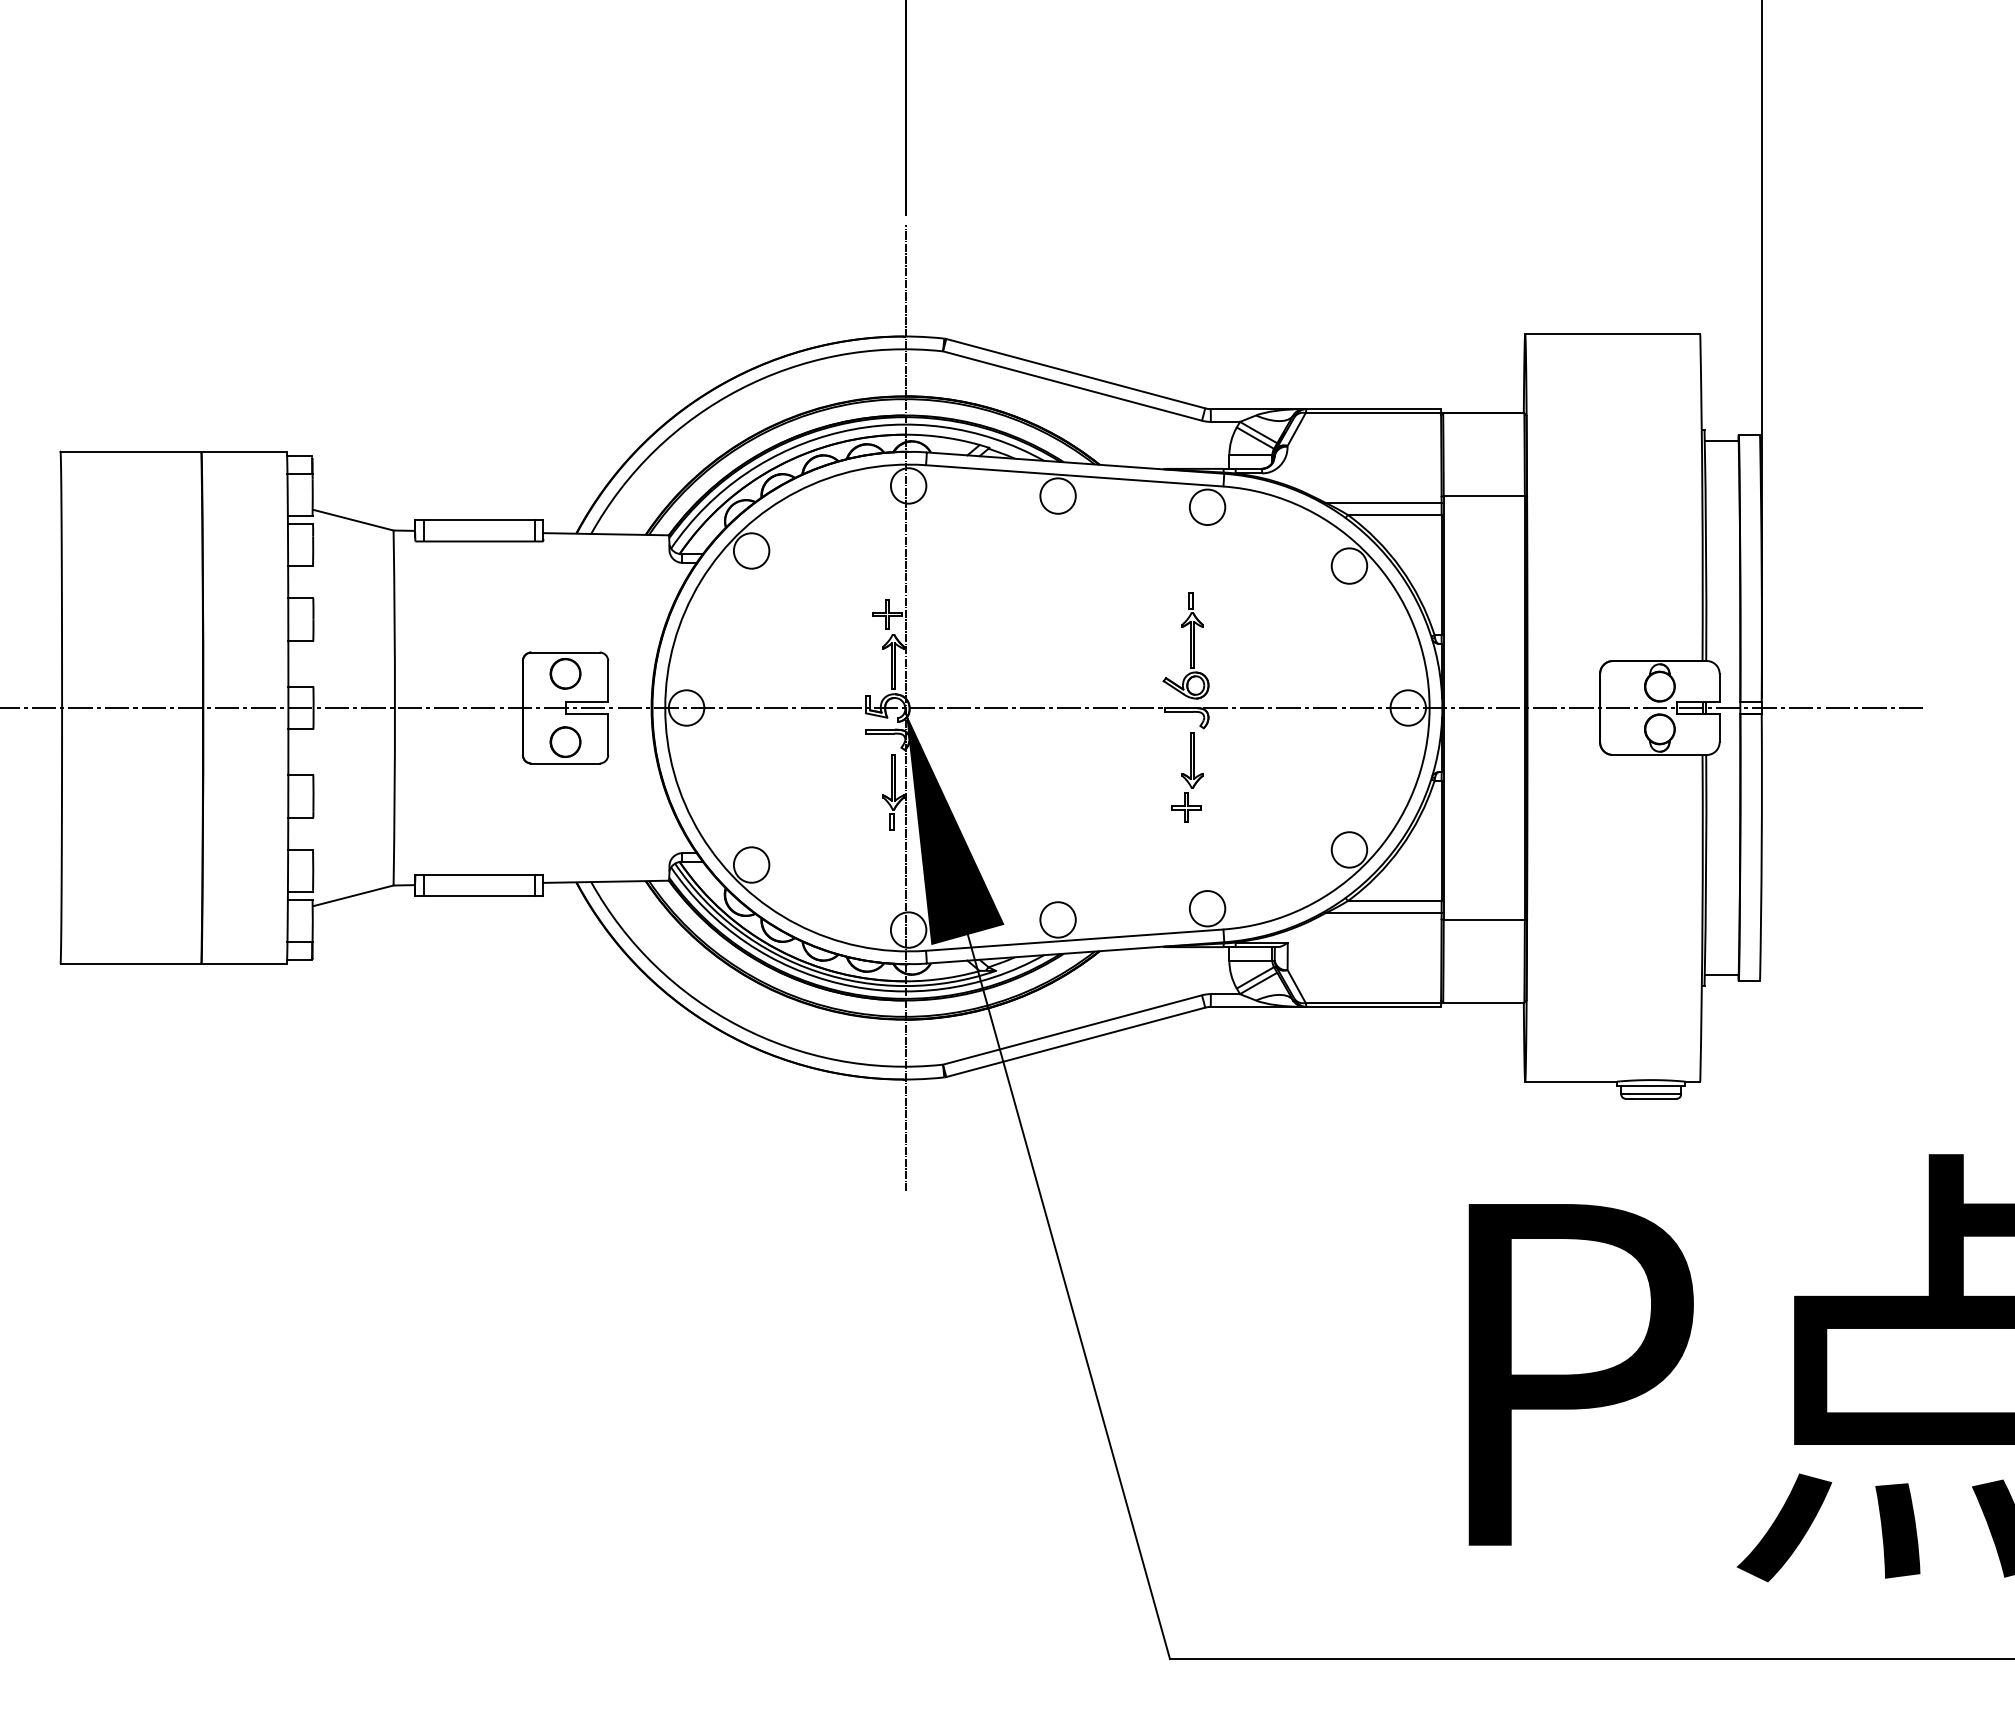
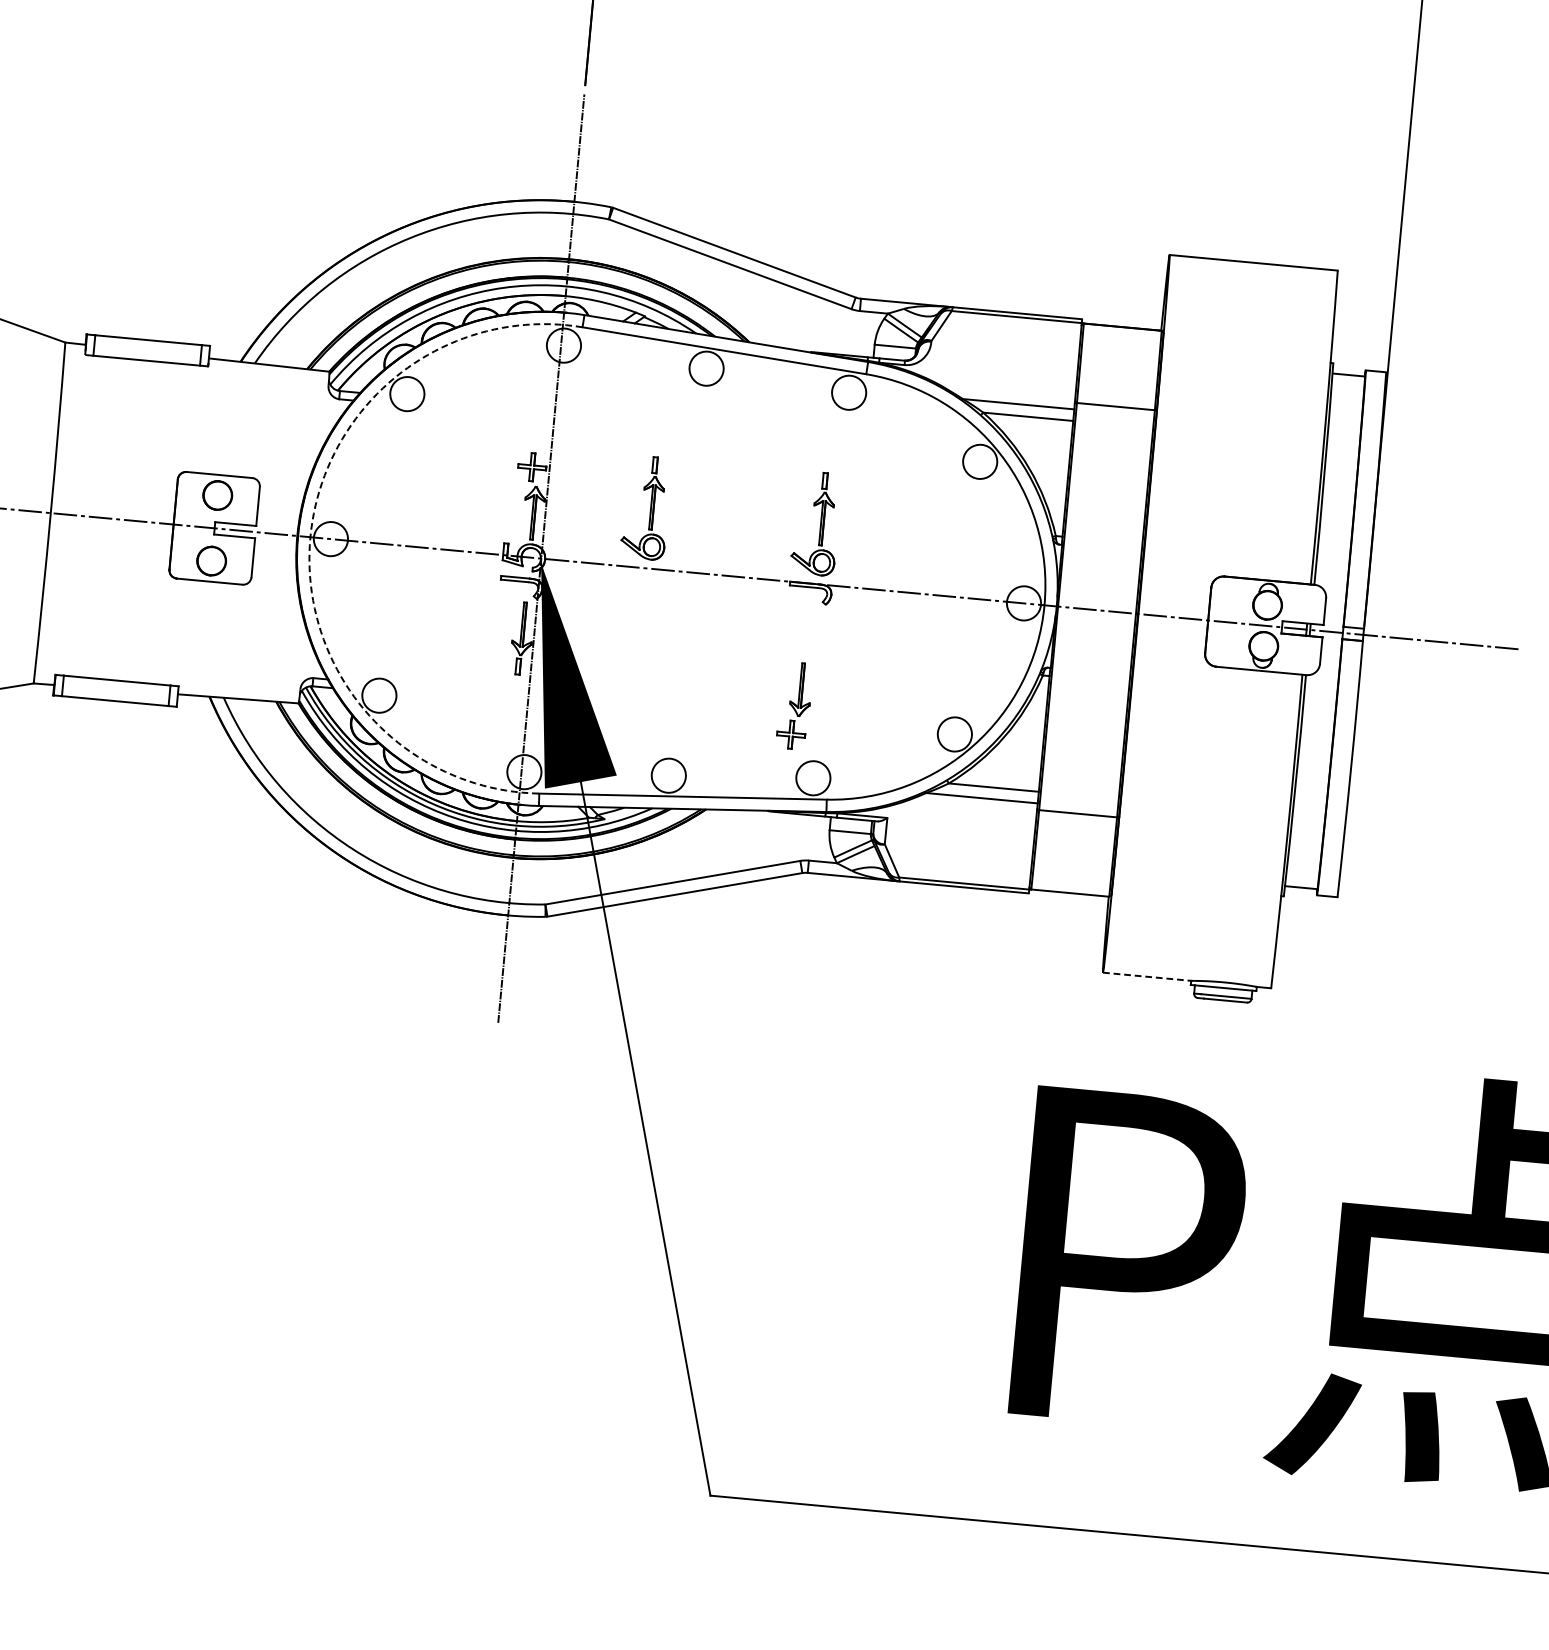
part: (1008, 645) -> (645, 507), added
arc: (665, 708) -> (310, 537), solid -> dashed
part: (1187, 777) -> (794, 705), moved
line: (1571, 1081) -> (1147, 976), solid -> dashed

